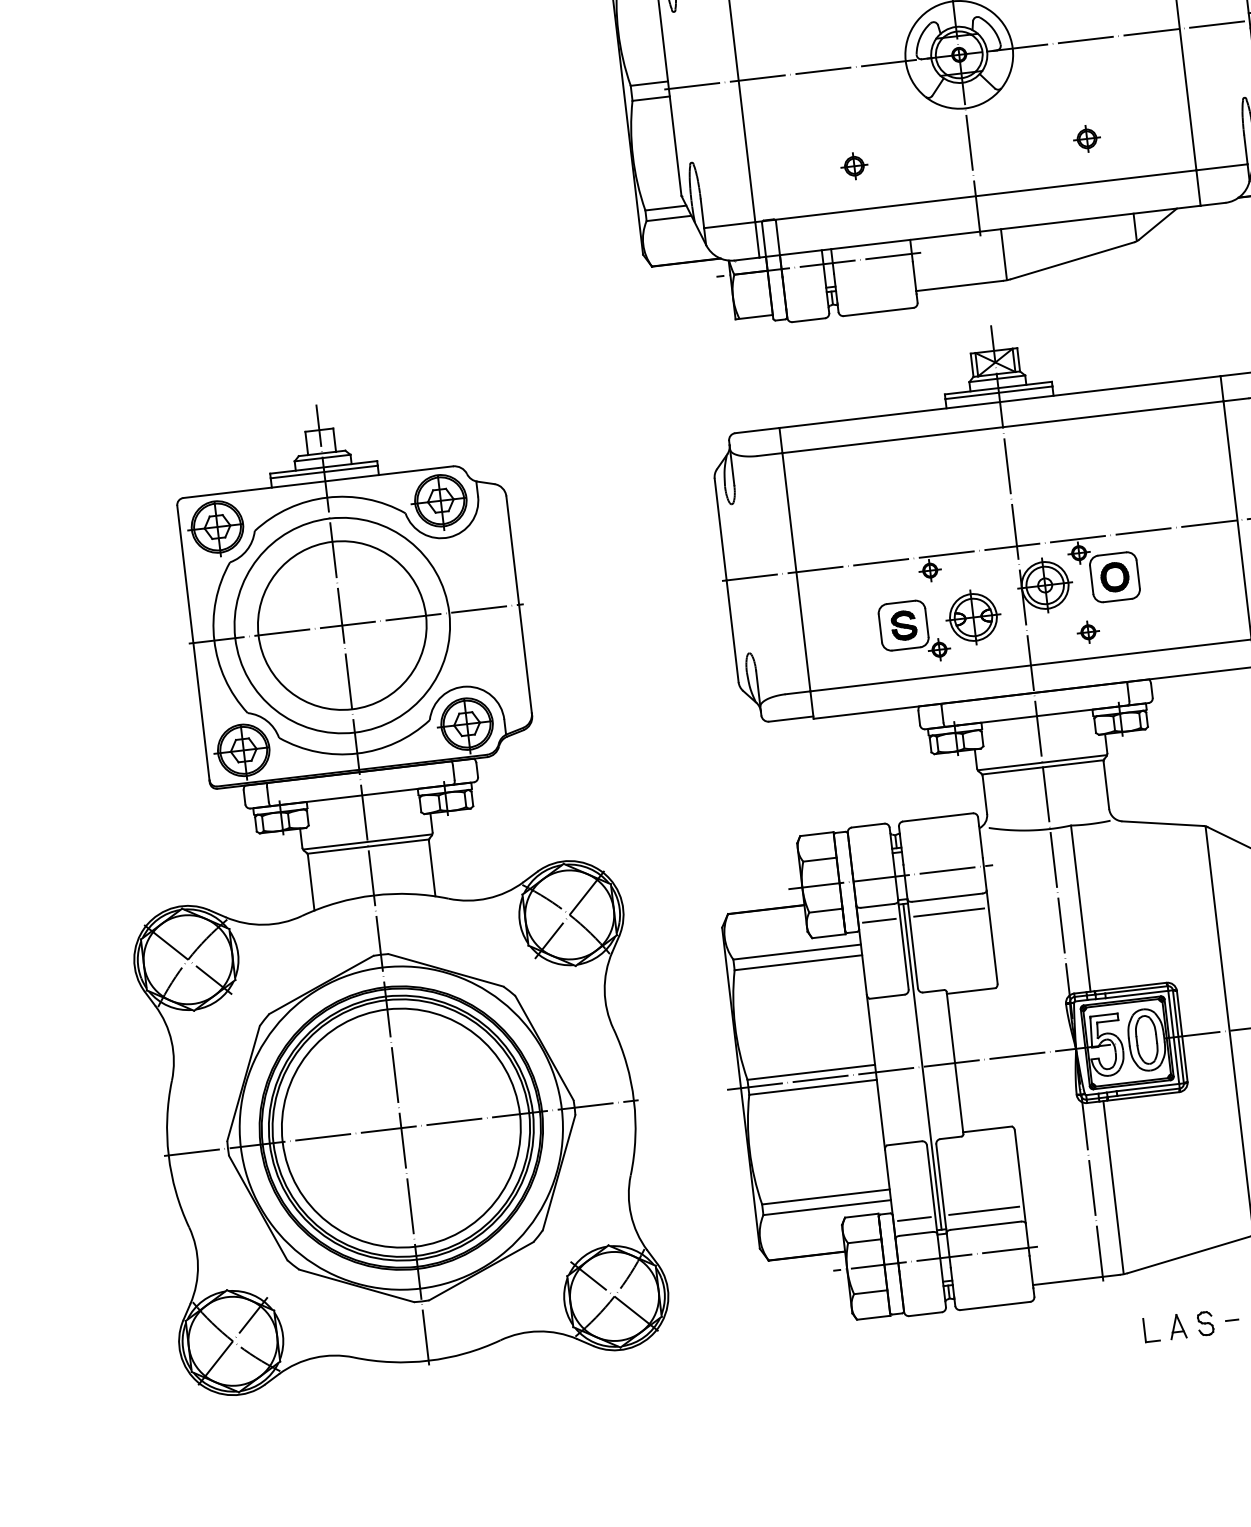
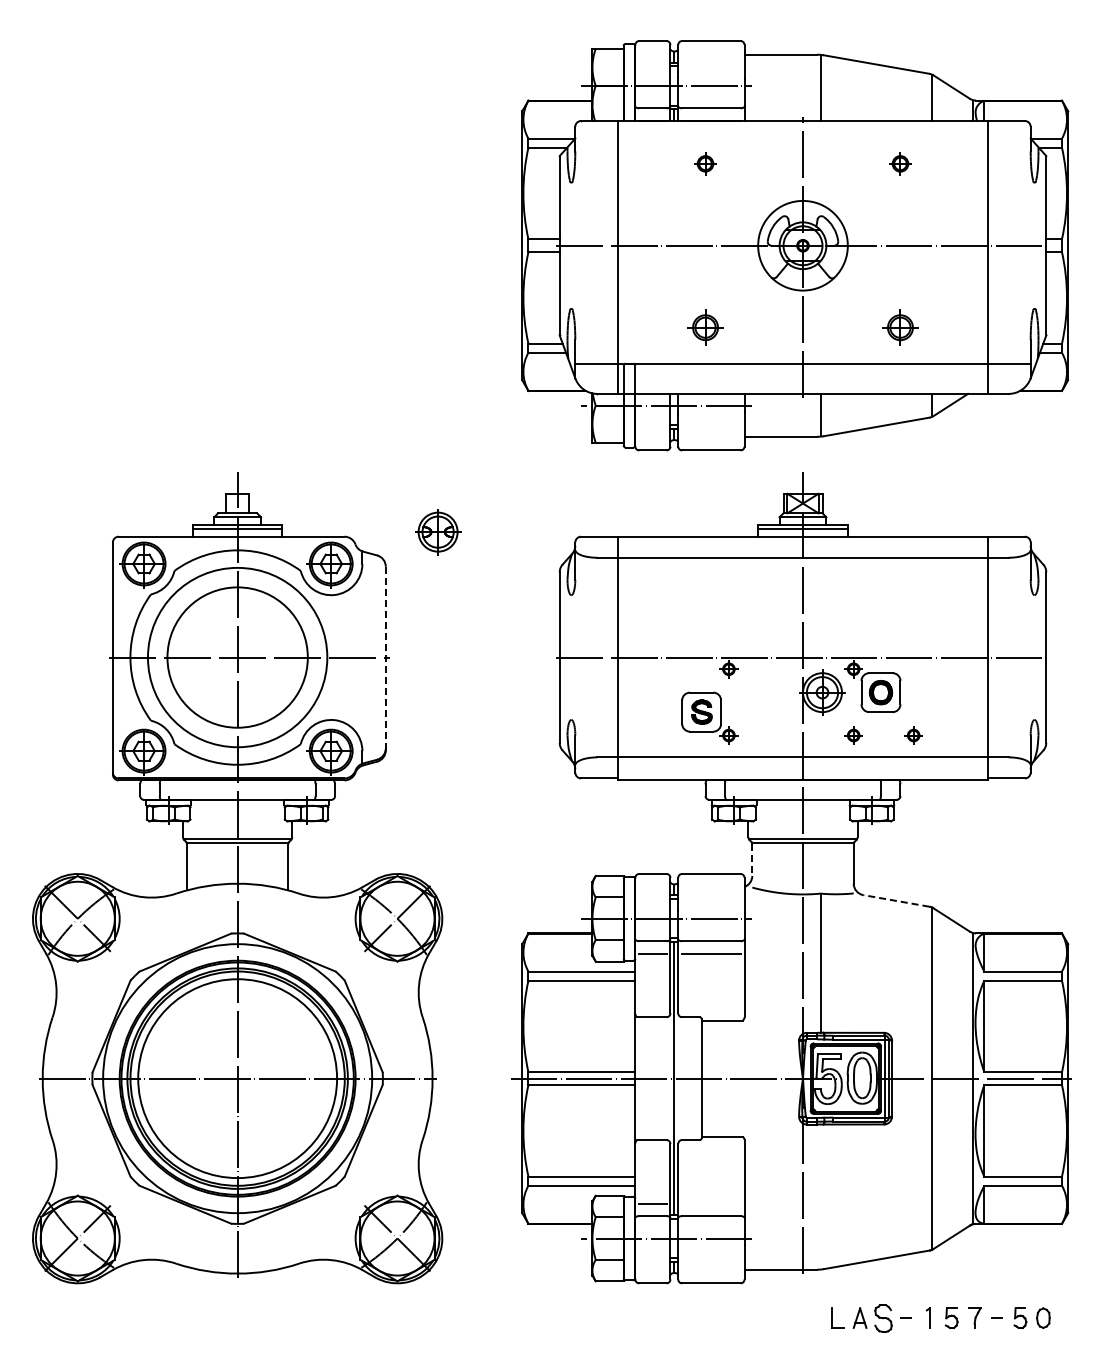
part: (1087, 138) -> (900, 327), size x1.6
part: (854, 166) -> (705, 327), size x1.6
line: (518, 604) -> (385, 657), solid -> dashed
part: (973, 617) -> (438, 532), moved
part: (1159, 623) -> (913, 735), added
line: (985, 795) -> (752, 860), solid -> dashed
line: (1161, 823) -> (895, 900), solid -> dashed
line: (1113, 1187) -> (820, 1196), removed
line: (984, 1210) -> (711, 1203), removed
part: (1205, 1322) -> (883, 1317), size x1.4

